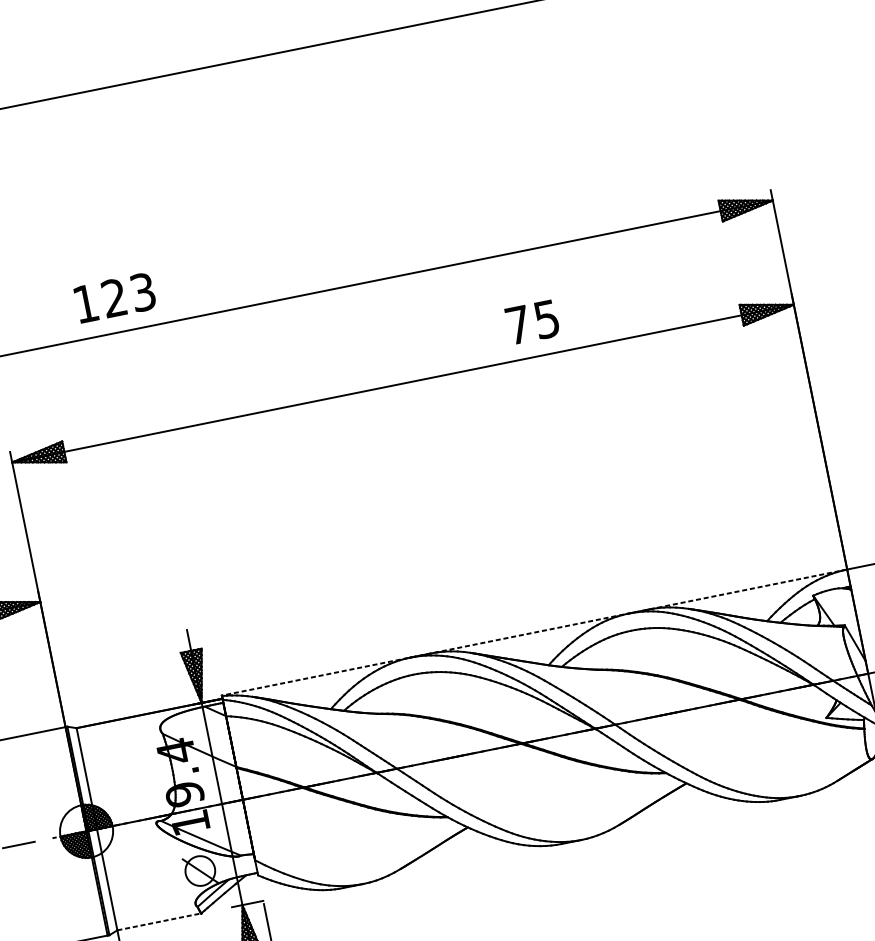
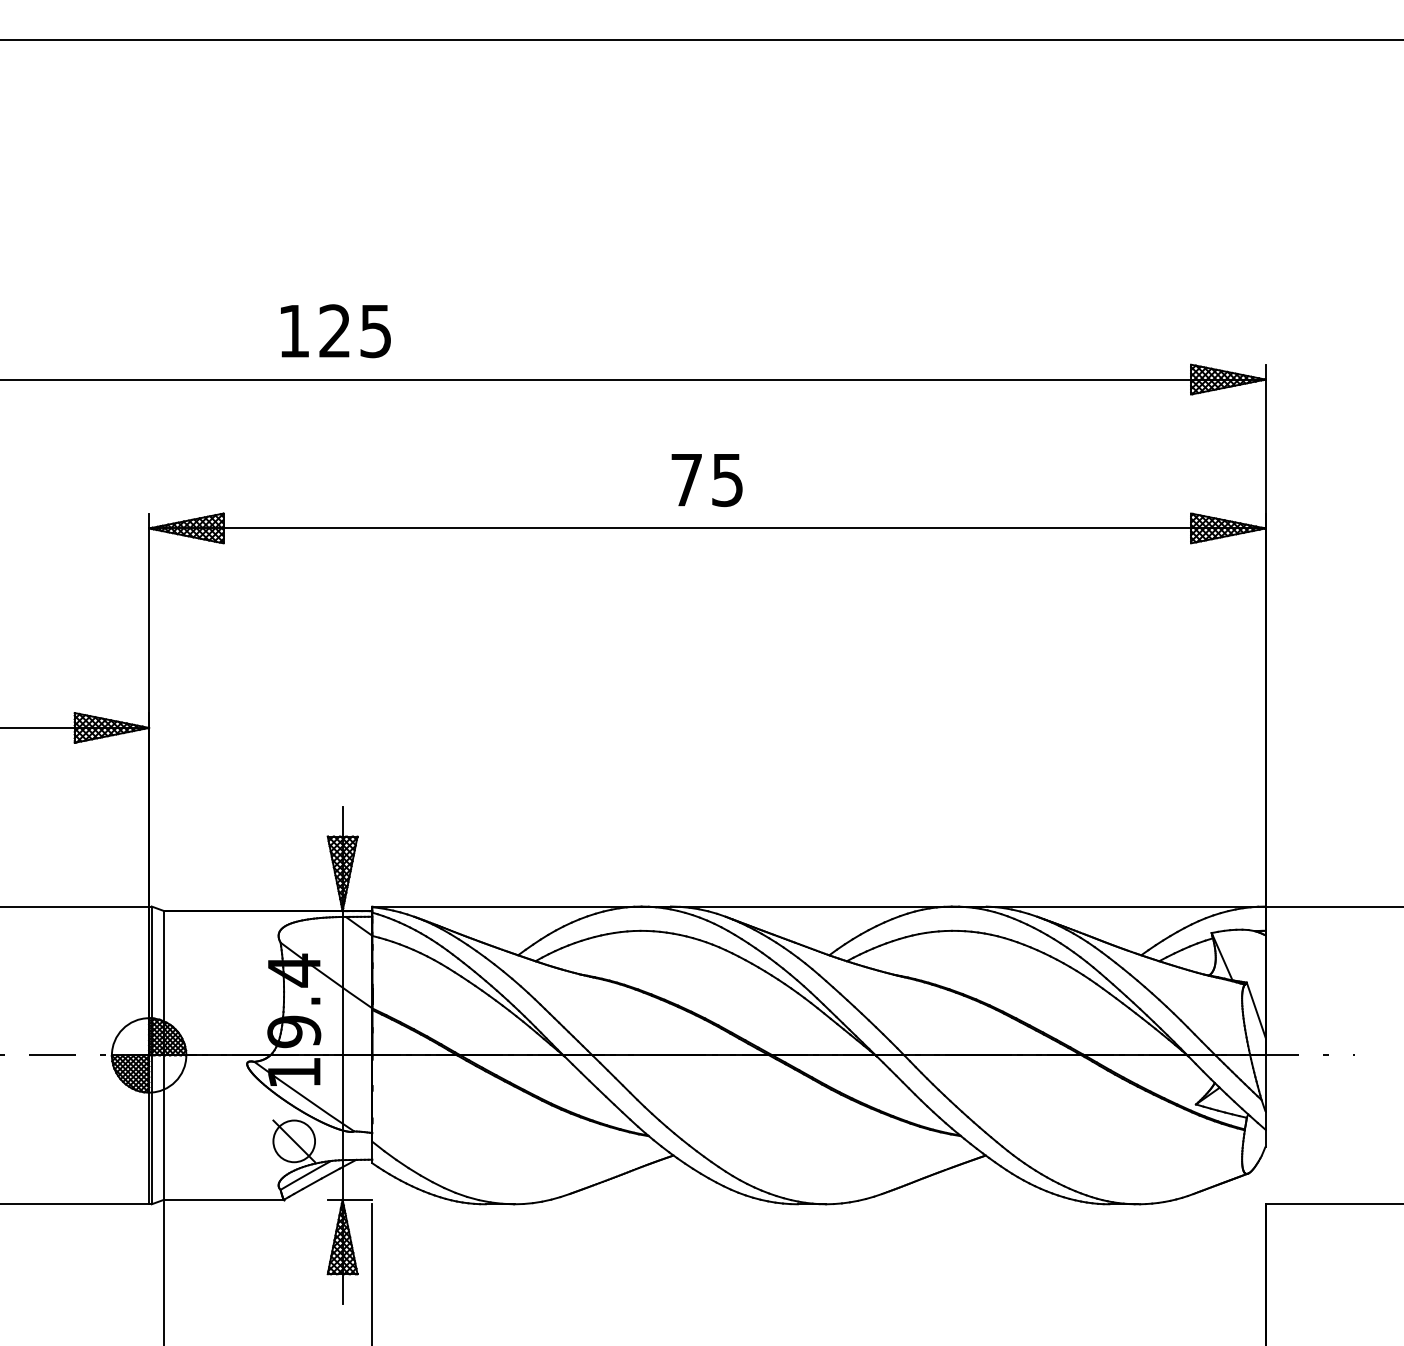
text: (143, 291) -> (376, 330), 123 -> 125
text: (532, 322) -> (706, 480), moved
line: (534, 632) -> (819, 906), dashed -> solid
line: (158, 921) -> (223, 1199), dashed -> solid

